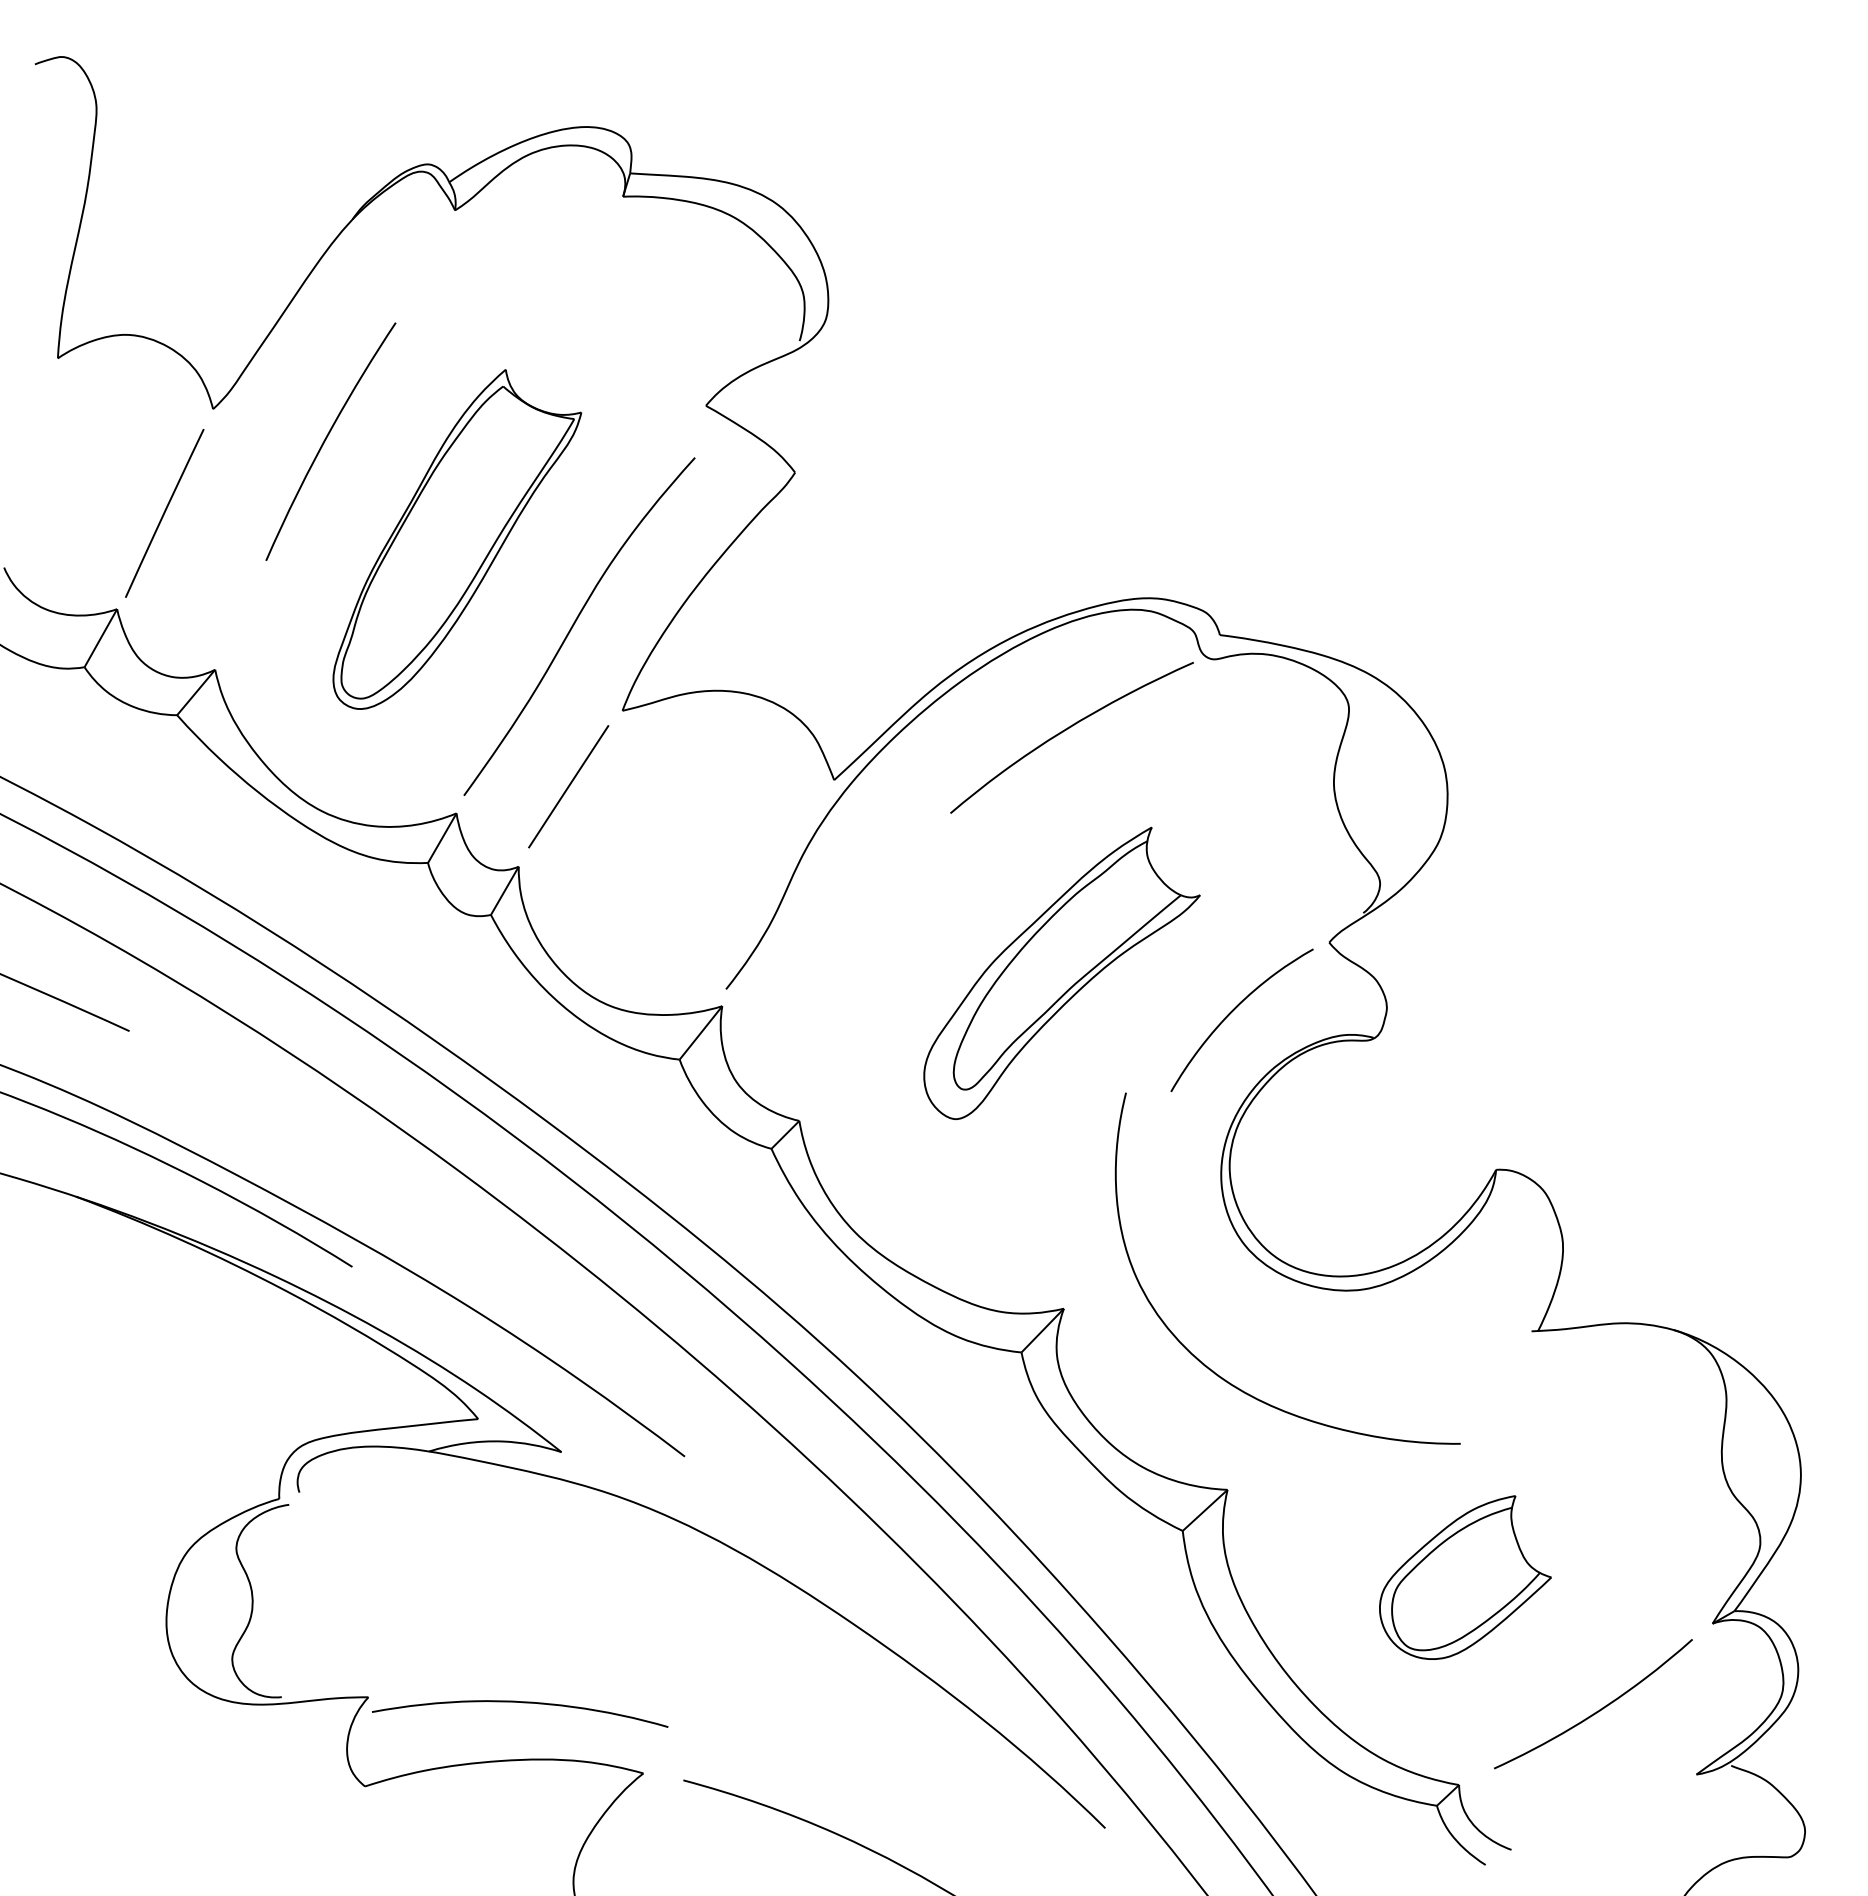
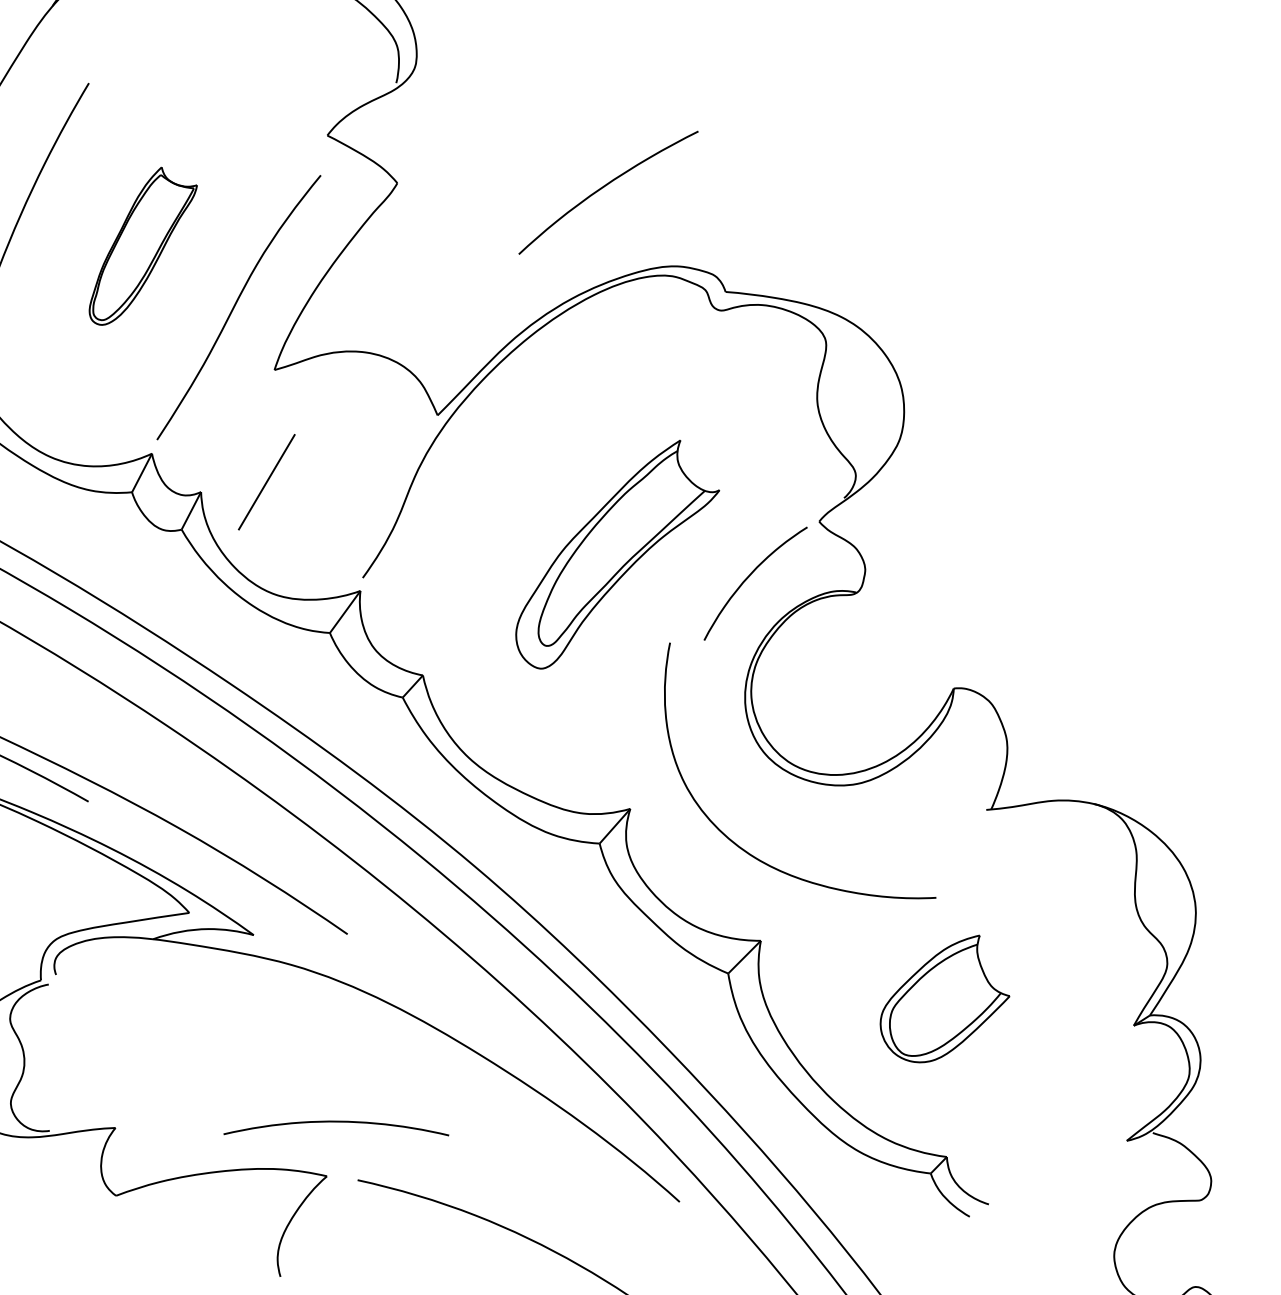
part: (457, 539) -> (143, 245), size x0.6
curve: (1068, 729) -> (605, 186), moved
line: (568, 786) -> (266, 482), moved
curve: (522, 1703) -> (337, 1122), moved
curve: (1597, 1710) -> (1049, 1095), removed

